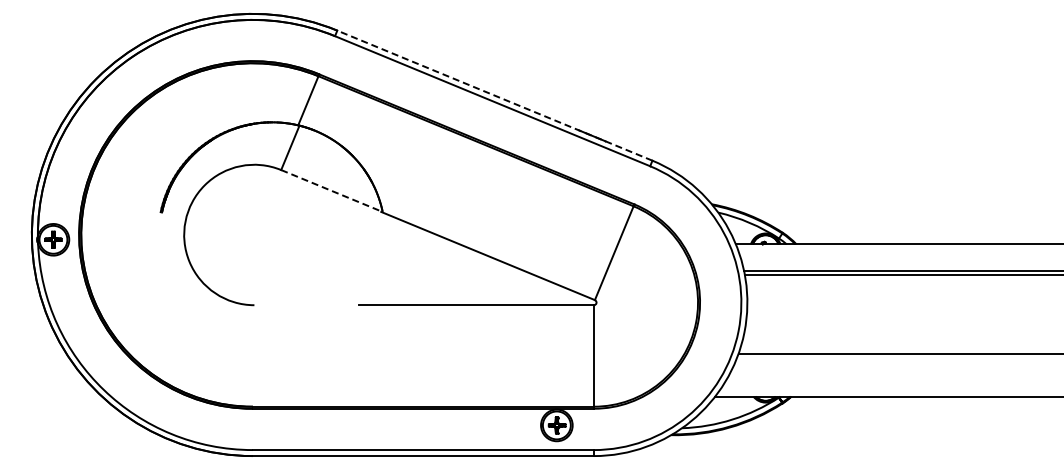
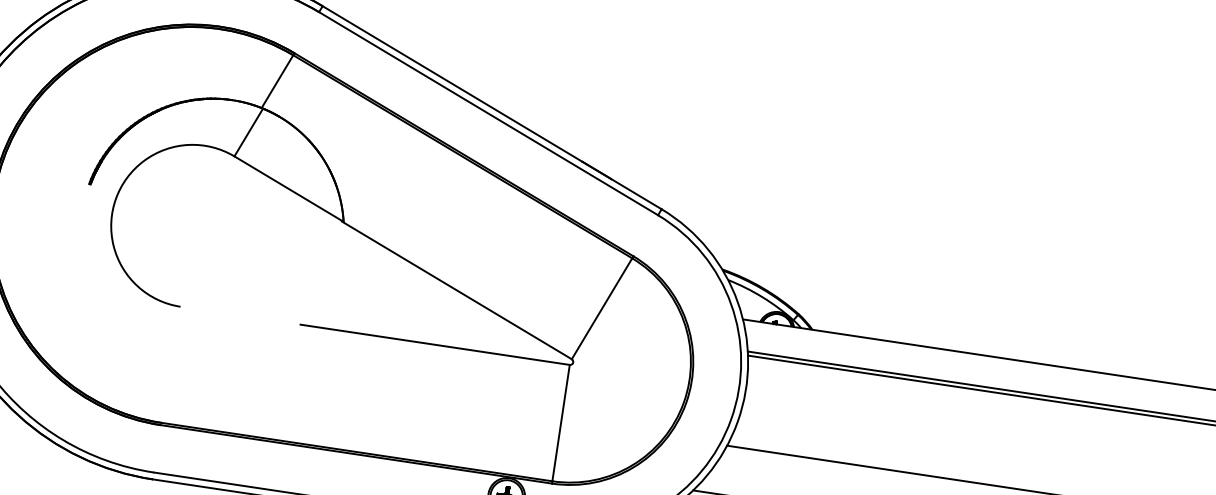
line: (494, 95) -> (491, 107), dashed -> solid
line: (331, 191) -> (288, 189), dashed -> solid

